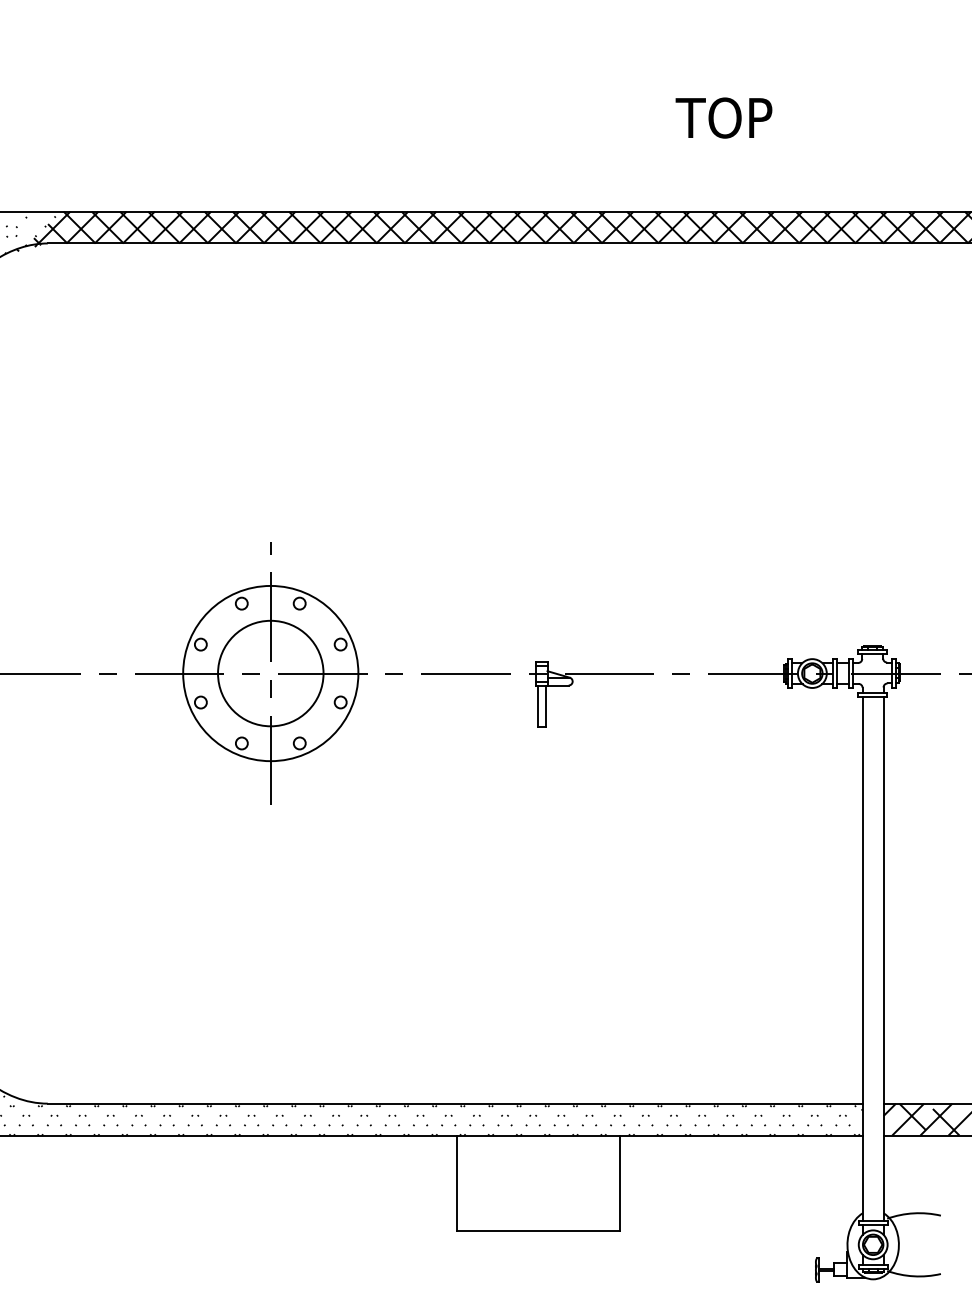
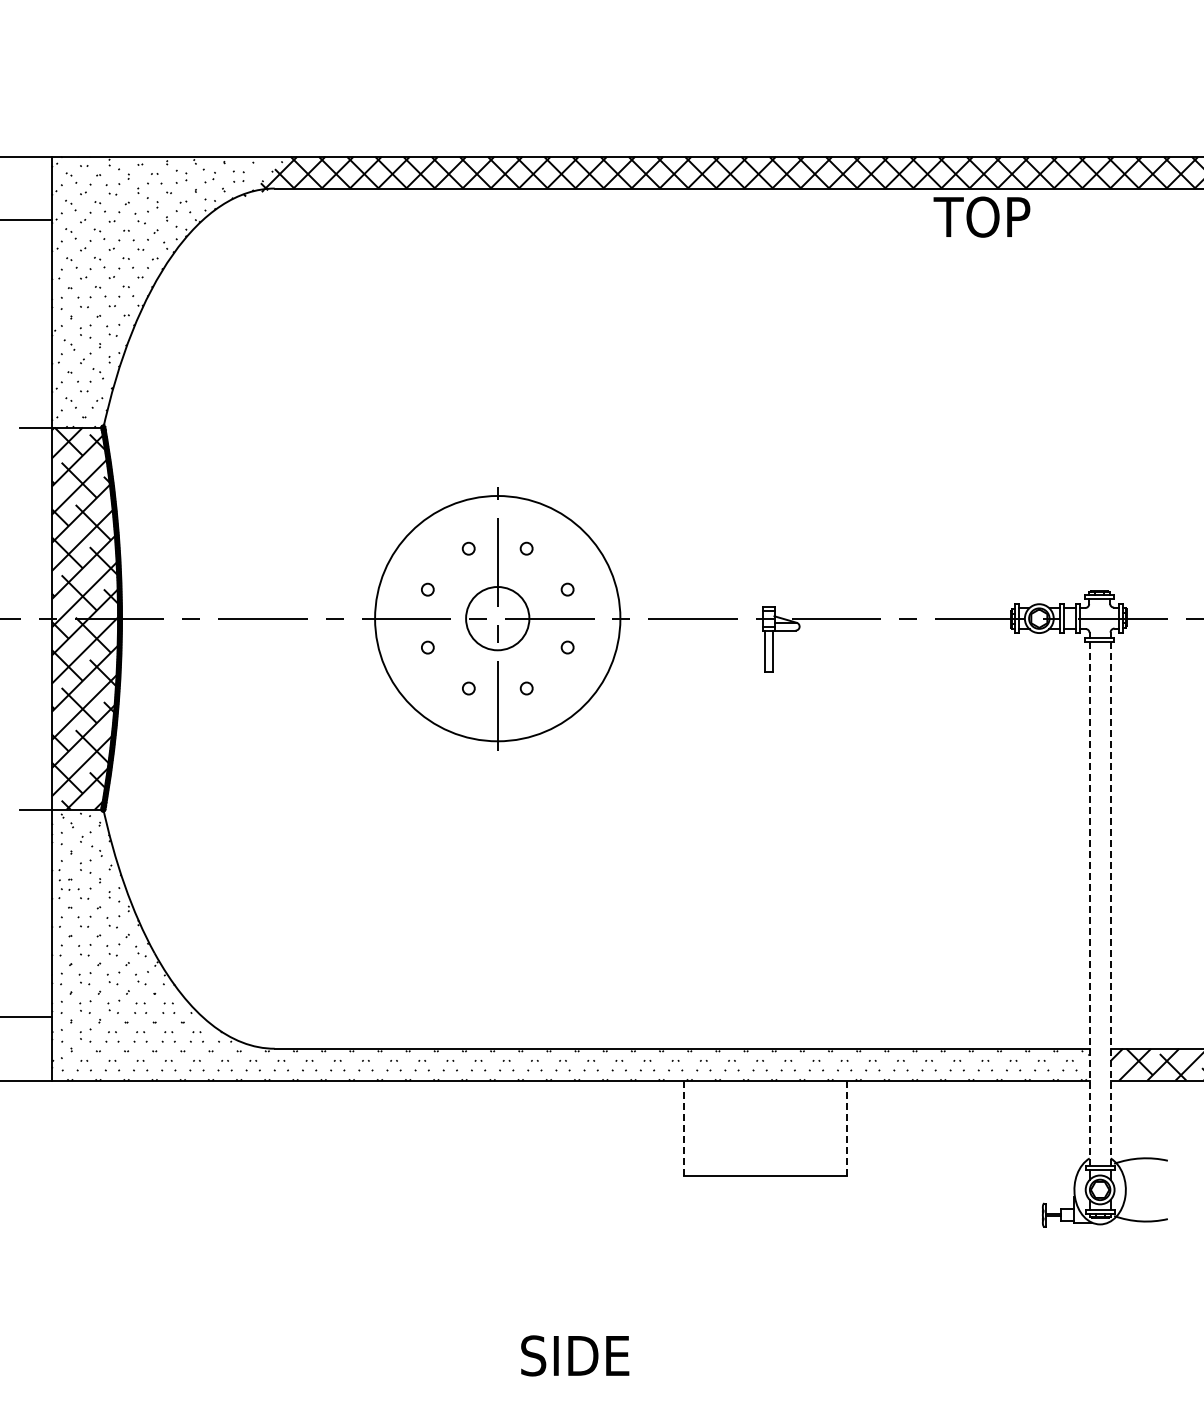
text: (723, 117) -> (981, 216), moved
circle: (270, 673) -> (497, 618), size x0.6
circle: (270, 673) -> (497, 618), size x1.4
line: (862, 958) -> (1089, 903), solid -> dashed
line: (883, 958) -> (1110, 903), solid -> dashed
line: (457, 1183) -> (684, 1128), solid -> dashed
line: (619, 1183) -> (846, 1128), solid -> dashed

